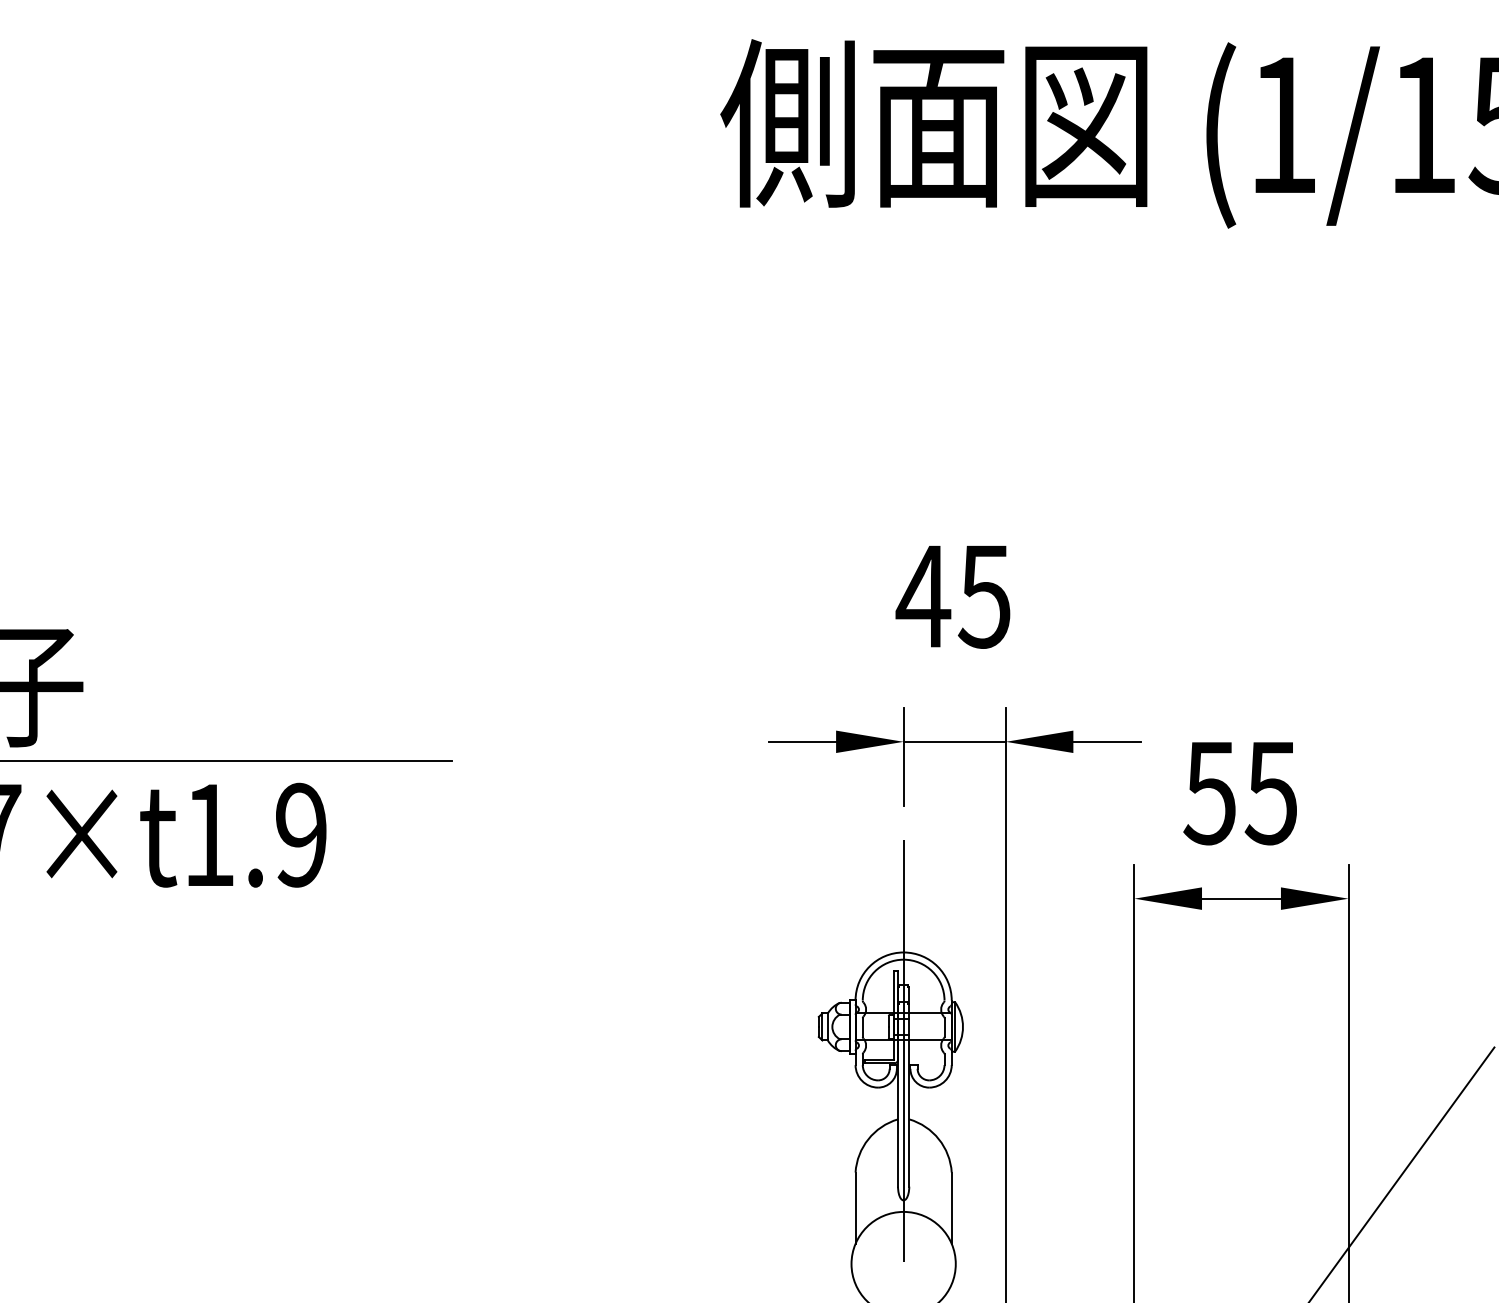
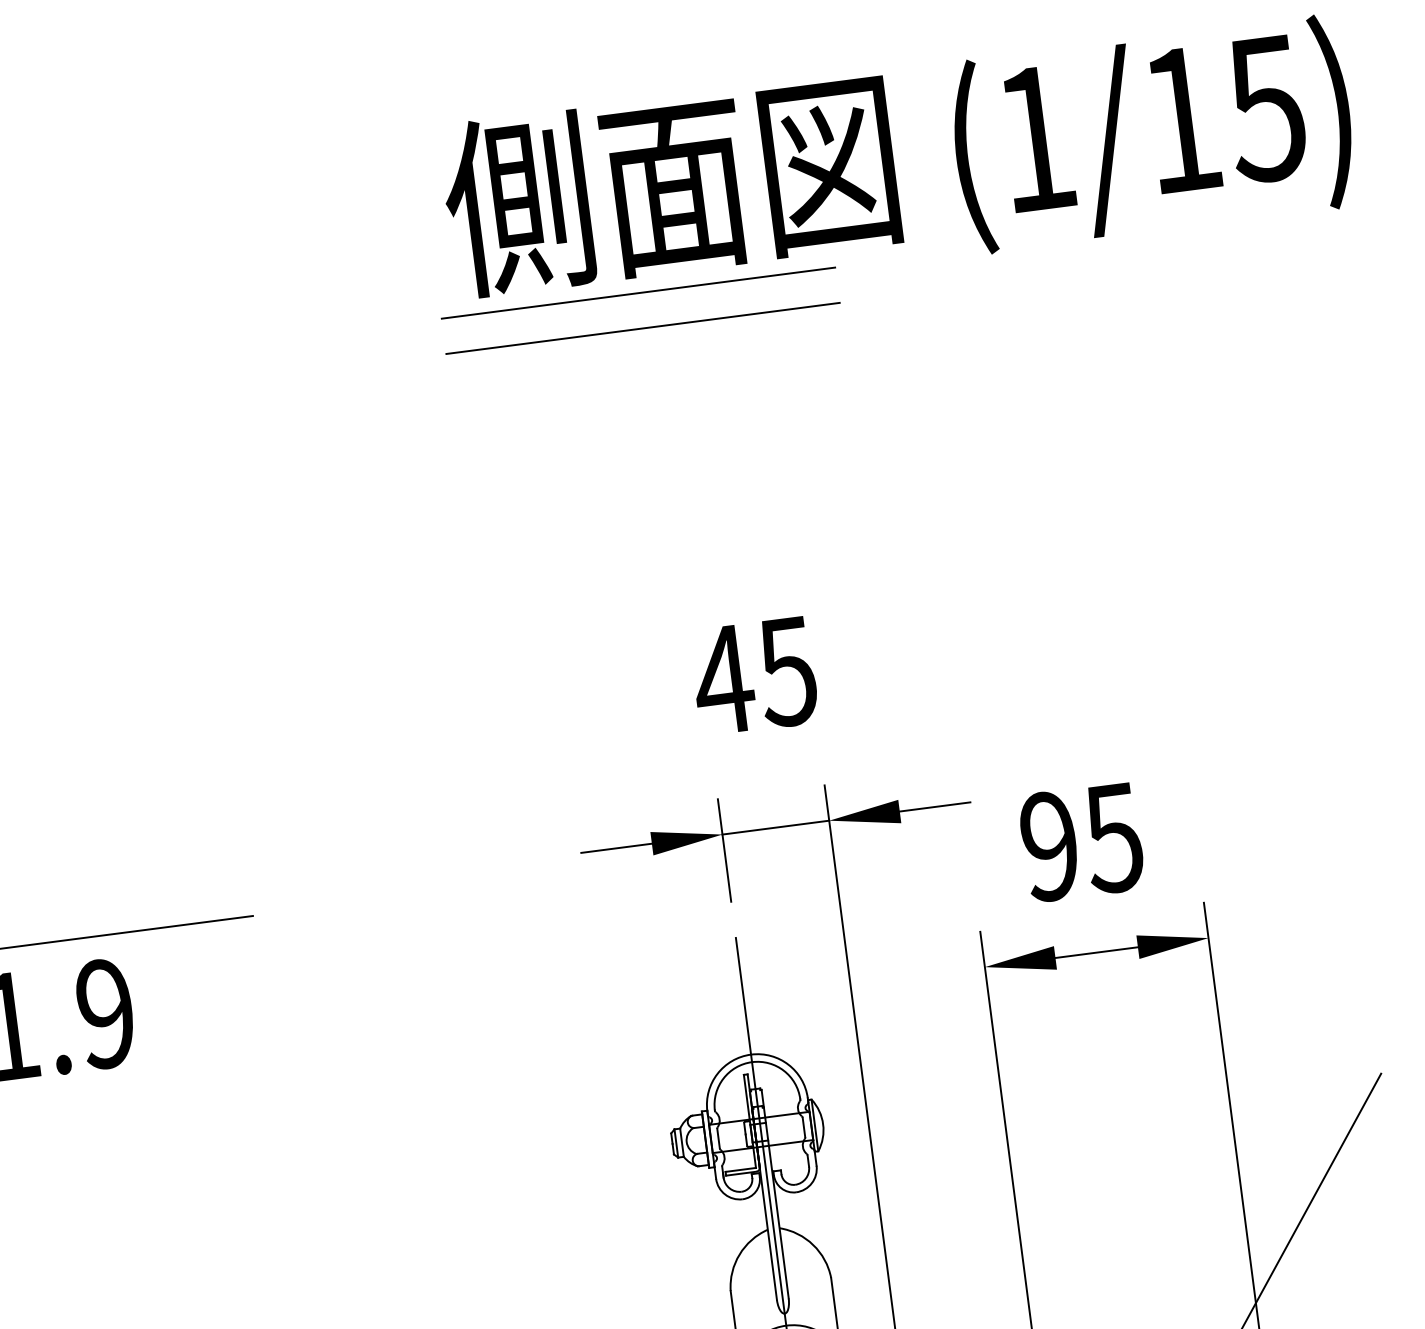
line: (890, 221) -> (638, 292), added
line: (890, 255) -> (642, 328), added
text: (1209, 792) -> (1048, 846), 55 -> 95

